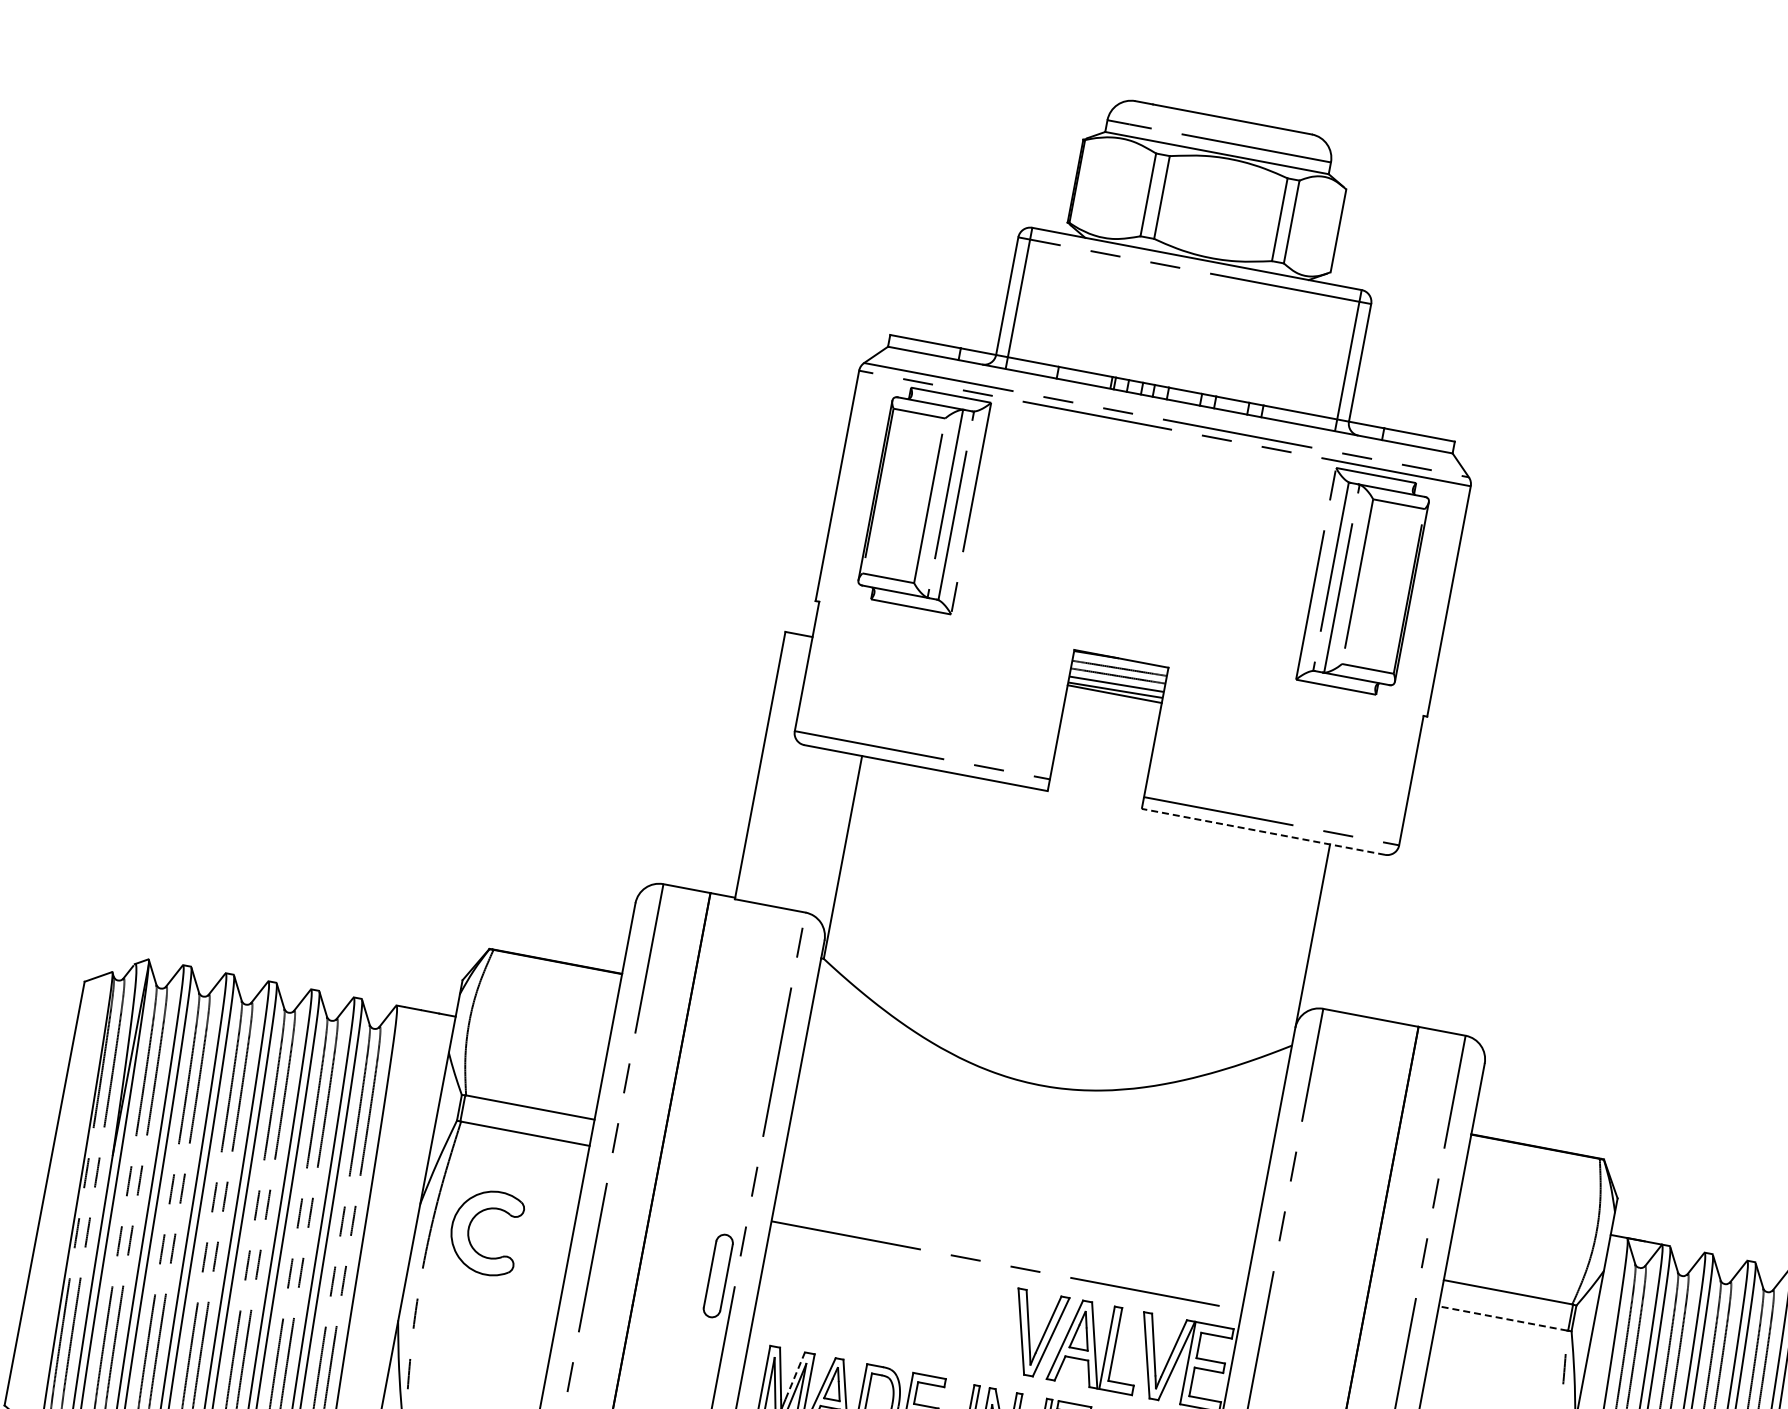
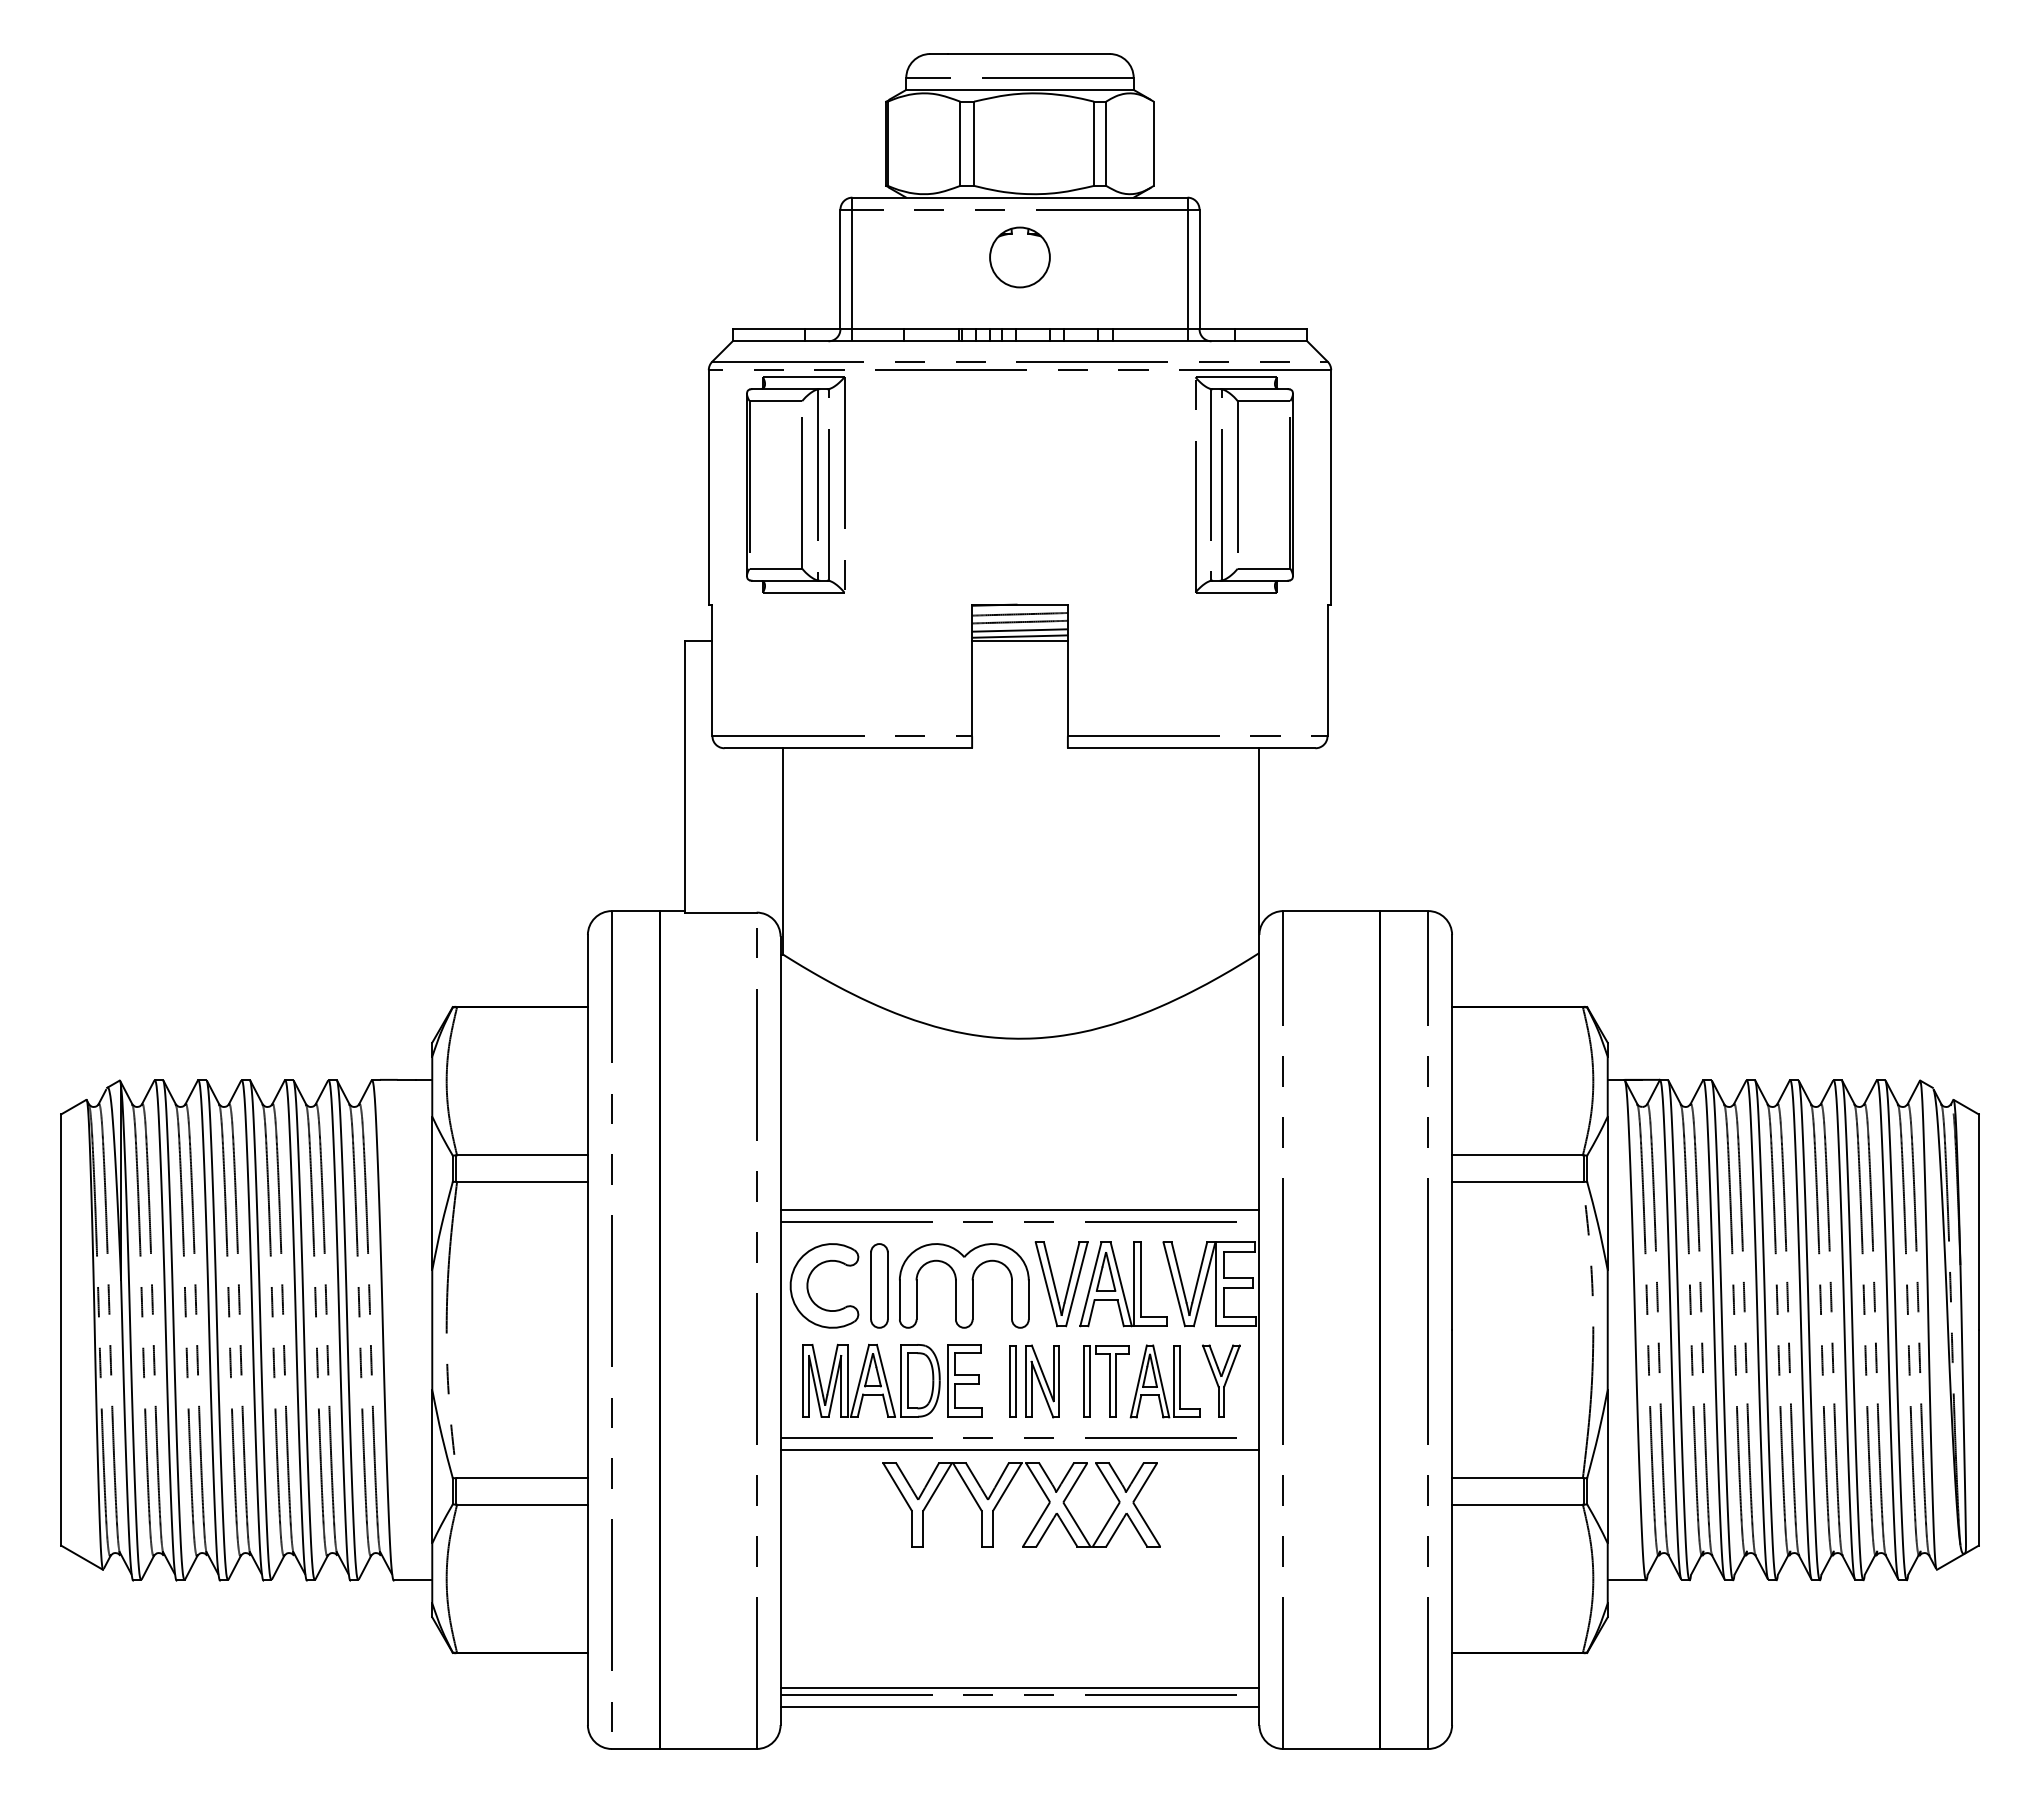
part: (1185, 317) -> (1019, 257), added
line: (1263, 832) -> (1191, 748), dashed -> solid
part: (469, 1228) -> (808, 1285), moved
line: (1008, 1254) -> (1019, 1210), added
part: (718, 1275) -> (879, 1285), moved
part: (940, 1317) -> (964, 1285), added
line: (1503, 1318) -> (1517, 1181), dashed -> solid
line: (795, 1375) -> (832, 1369), dashed -> solid

